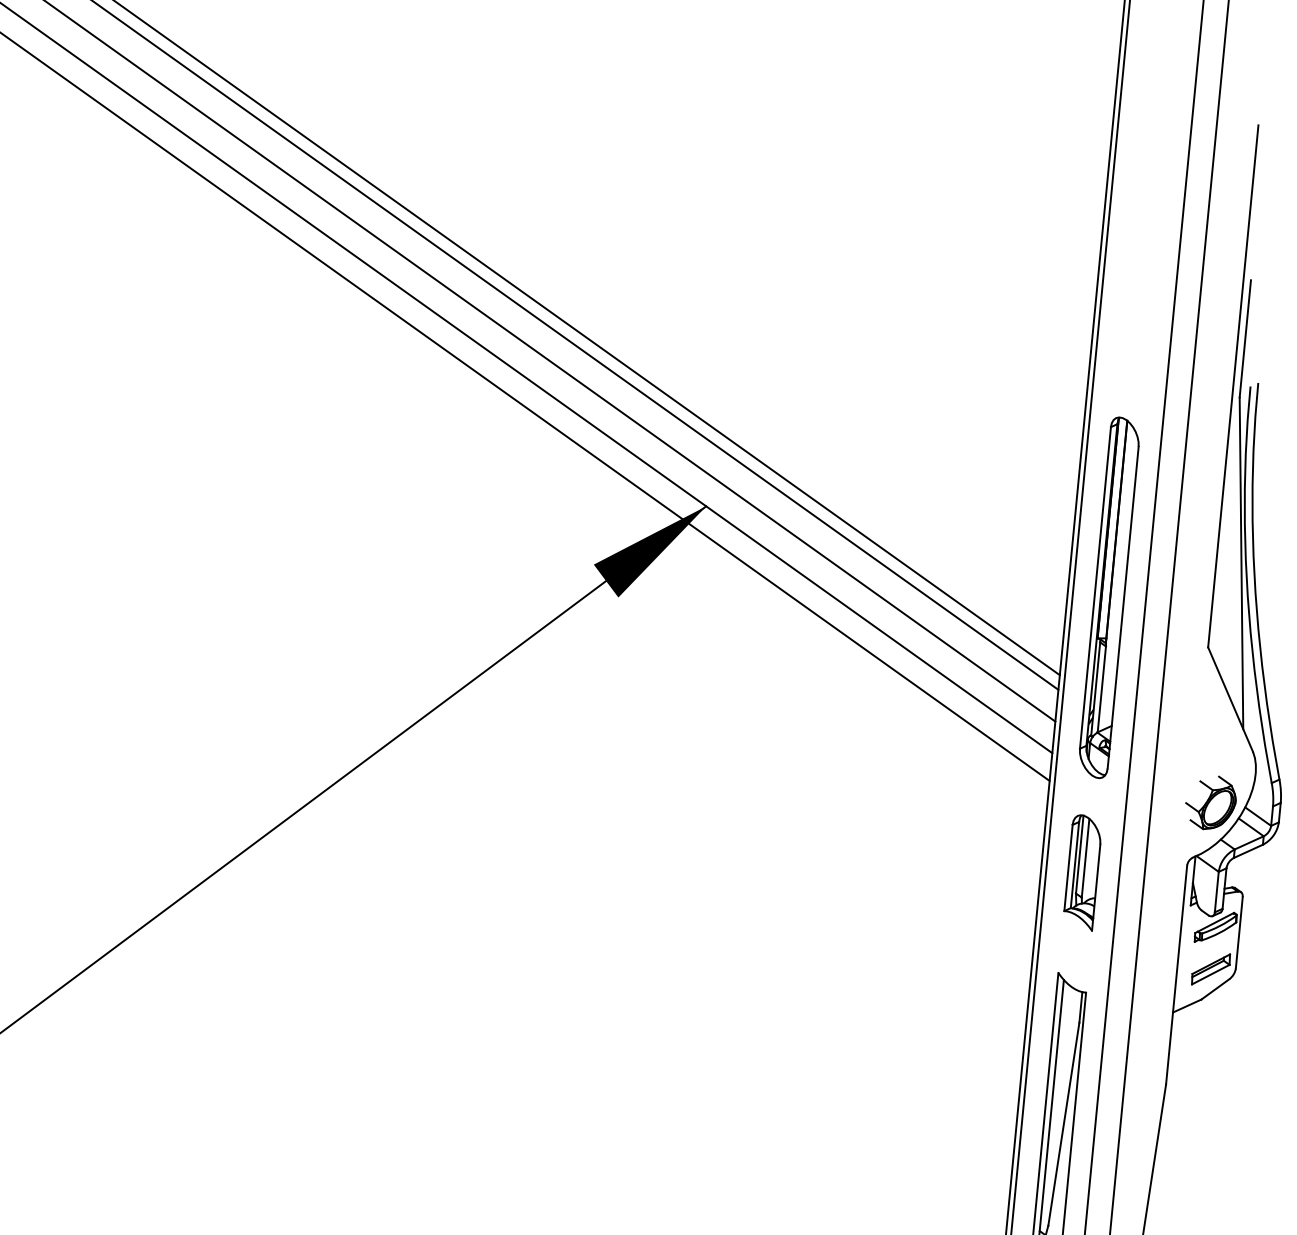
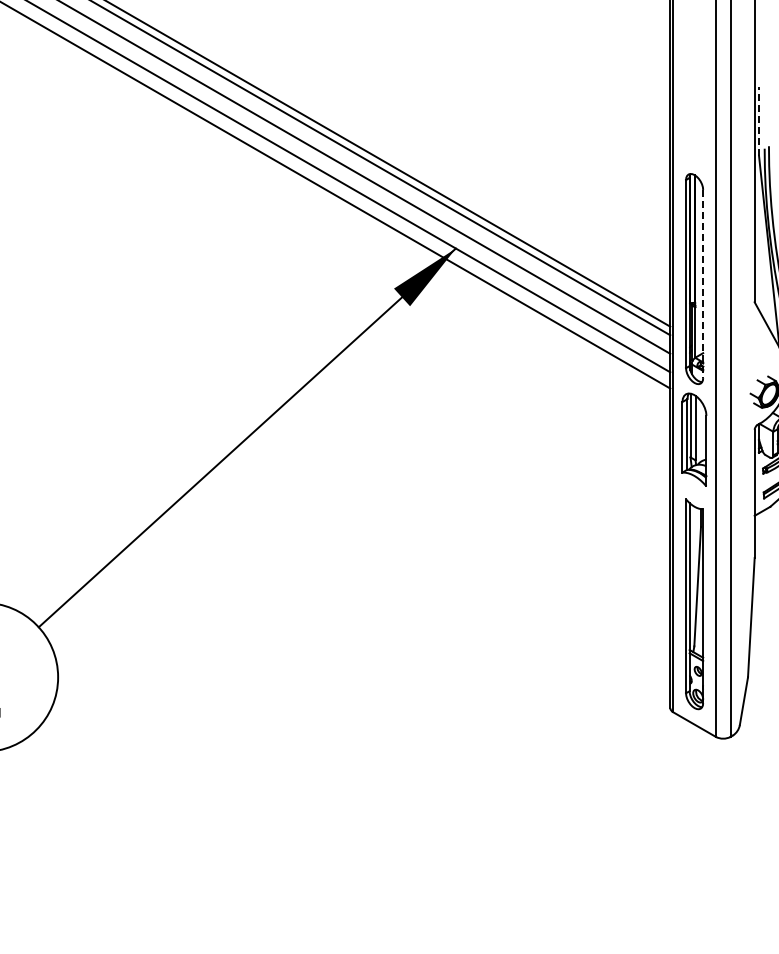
line: (1246, 337) -> (759, 120), solid -> dashed
line: (1123, 608) -> (703, 284), solid -> dashed
part: (1082, 872) -> (694, 439), size x1.4

